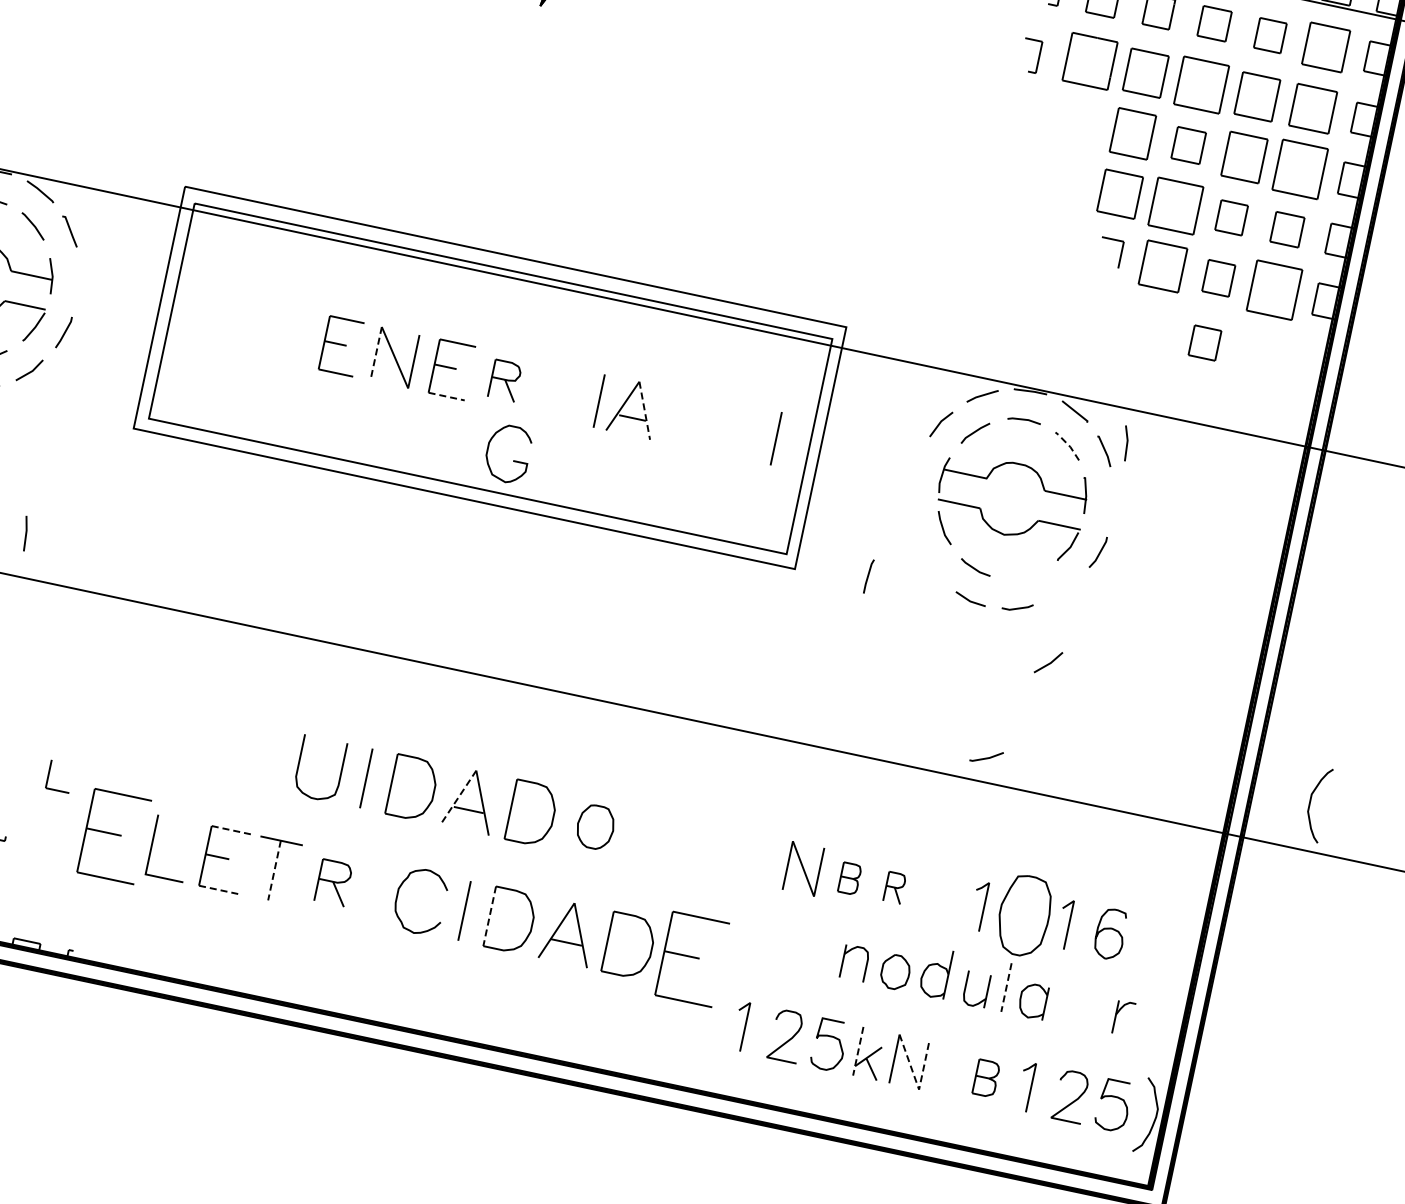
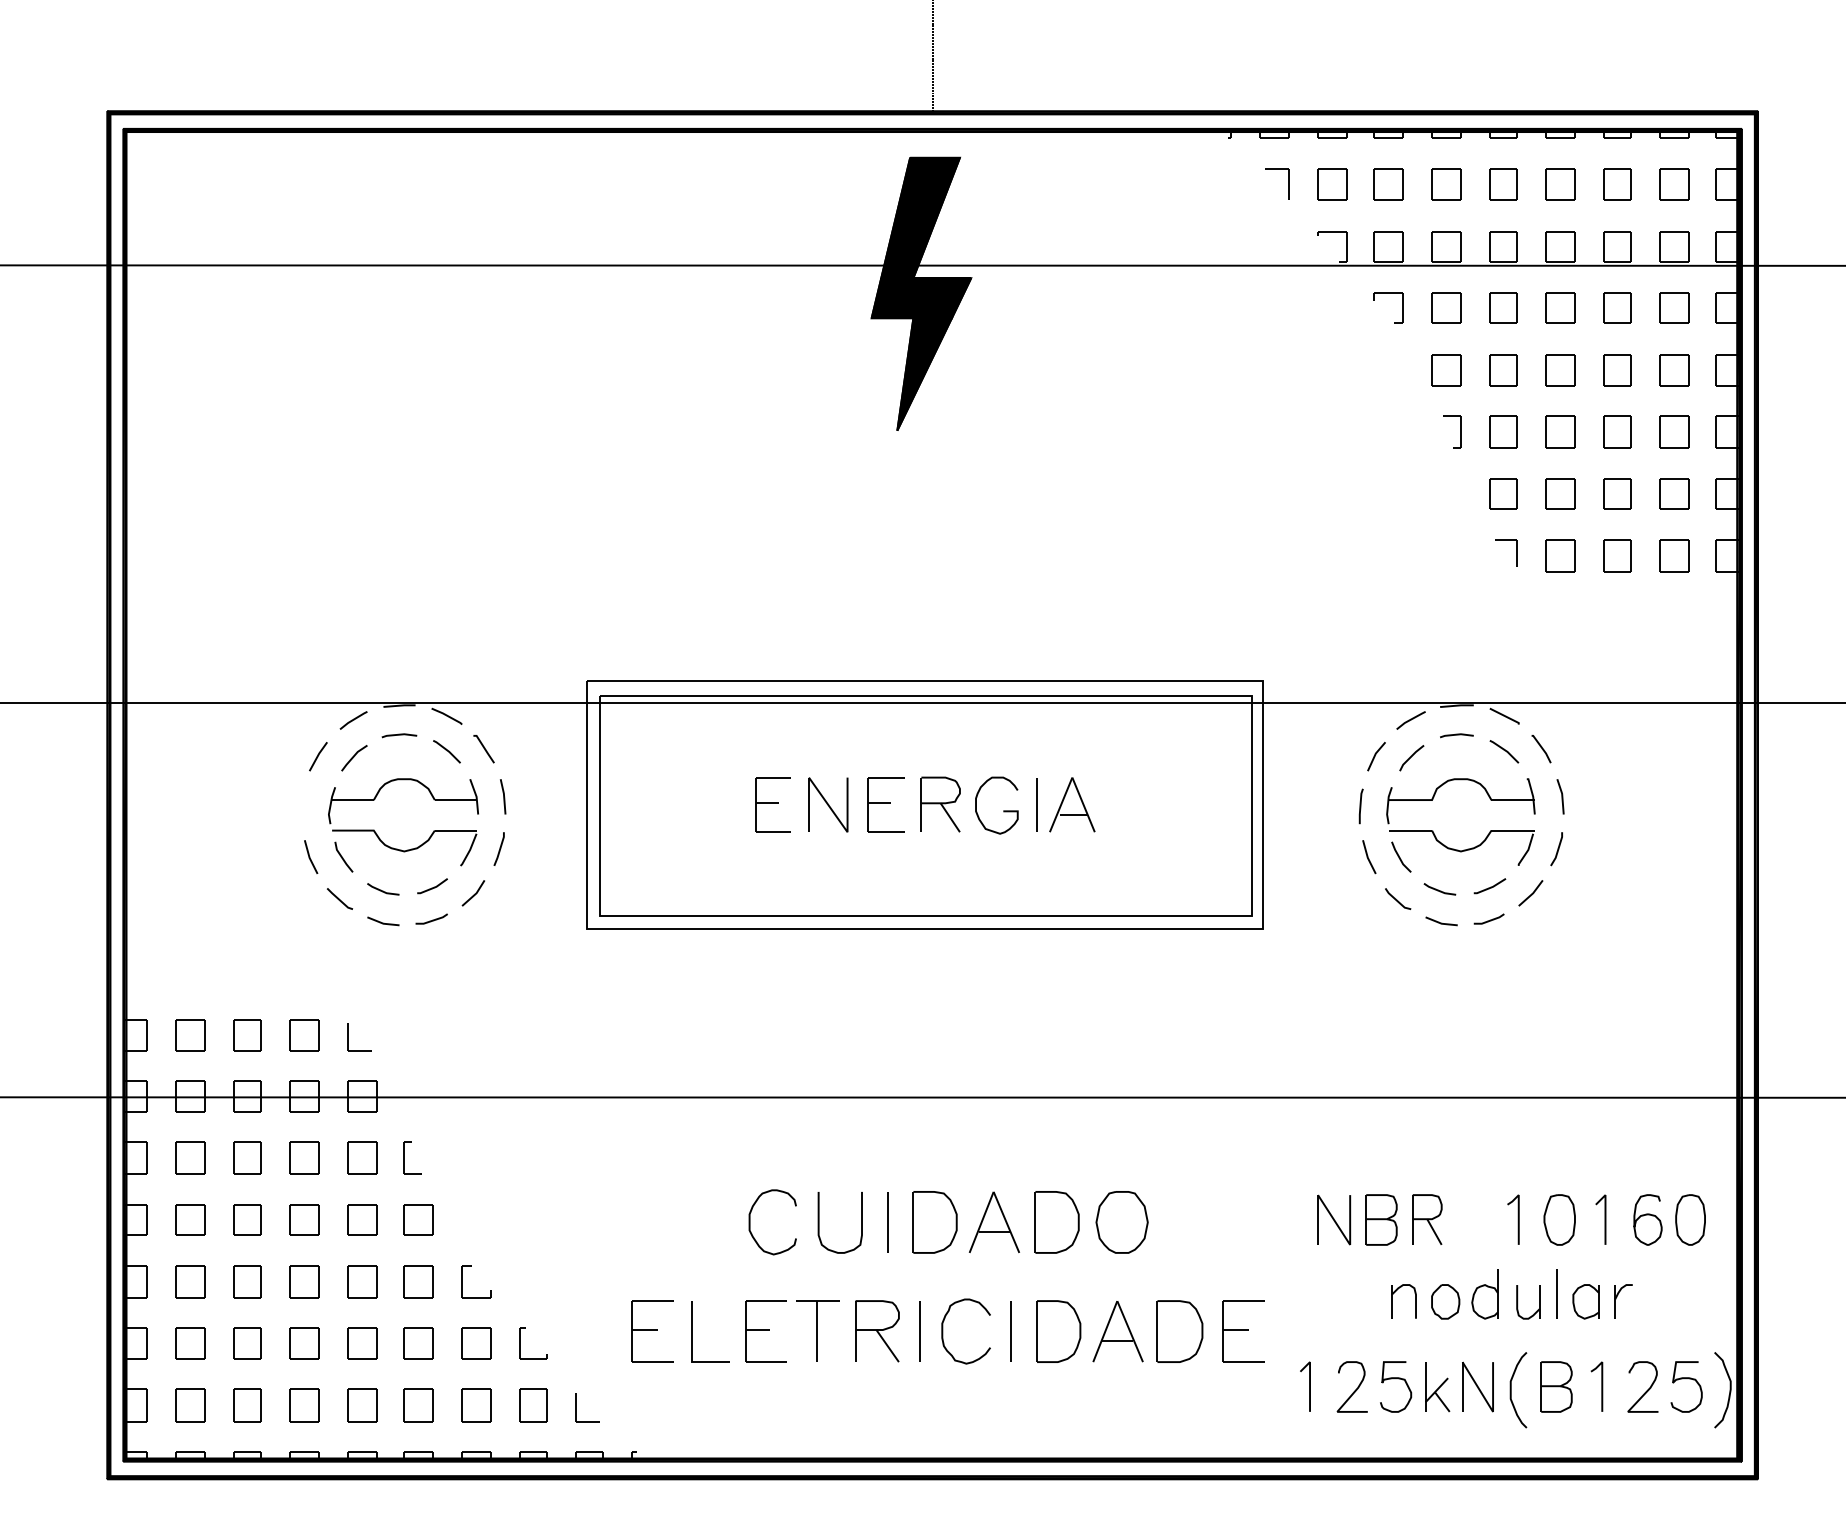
part: (1326, 47) -> (1674, 307), size x0.71
part: (1038, 56) -> (1460, 431), moved
part: (1090, 61) -> (1446, 370), size x0.62
part: (1145, 73) -> (1503, 370), size x0.71
part: (1201, 85) -> (1560, 370), size x0.62
part: (1257, 96) -> (1617, 370), size x0.71
part: (1313, 108) -> (1674, 370), size x0.71
part: (1133, 132) -> (1503, 431), size x0.71
part: (1244, 156) -> (1617, 431), size x0.71
part: (1300, 168) -> (1674, 431), size x0.62
part: (1120, 193) -> (1503, 493), size x0.71
part: (1175, 205) -> (1560, 493), size x0.62
part: (1163, 265) -> (1560, 555), size x0.71
part: (1274, 289) -> (1674, 555), size x0.62
part: (1205, 342) -> (1617, 621), removed
line: (376, 354) -> (809, 805), dashed -> solid
part: (504, 380) -> (940, 804), size x1.43
line: (447, 397) -> (887, 832), dashed -> solid
line: (644, 410) -> (1083, 804), dashed -> solid
line: (775, 438) -> (1217, 804), removed
line: (1126, 443) -> (1561, 796), moved
line: (1068, 445) -> (1505, 750), dashed -> solid
curve: (513, 460) -> (1003, 810), moved
line: (912, 521) -> (1368, 857), added
line: (25, 533) -> (503, 796), moved
line: (932, 568) -> (1397, 899), added
line: (868, 576) -> (1360, 806), moved
line: (1049, 662) -> (1531, 893), moved
curve: (232, 750) -> (750, 1222), added
line: (987, 757) -> (1490, 886), moved
part: (49, 774) -> (576, 1407), moved
line: (458, 798) -> (981, 1222), dashed -> solid
curve: (1310, 803) -> (1511, 1390), moved
part: (595, 827) -> (1121, 1222), size x1.43
line: (231, 830) -> (766, 1301), dashed -> solid
part: (113, 836) -> (652, 1331), size x0.71
line: (274, 870) -> (817, 1331), dashed -> solid
part: (849, 878) -> (1381, 1219), size x1.67
part: (333, 883) -> (877, 1331), size x1.43
part: (894, 887) -> (1427, 1219), size x1.67
line: (218, 890) -> (766, 1362), dashed -> solid
line: (374, 891) -> (919, 1331), added
part: (1024, 915) -> (1559, 1219), size x0.62
line: (490, 916) -> (1037, 1331), dashed -> solid
part: (1152, 942) -> (1690, 1219), added
part: (691, 959) -> (1243, 1331), size x0.71
line: (1006, 987) -> (1557, 1293), dashed -> solid
part: (1118, 1013) -> (1617, 1297), moved
line: (858, 1051) -> (1425, 1387), dashed -> solid
part: (986, 1077) -> (1556, 1386), size x1.43
line: (918, 1086) -> (1491, 1408), dashed -> solid

